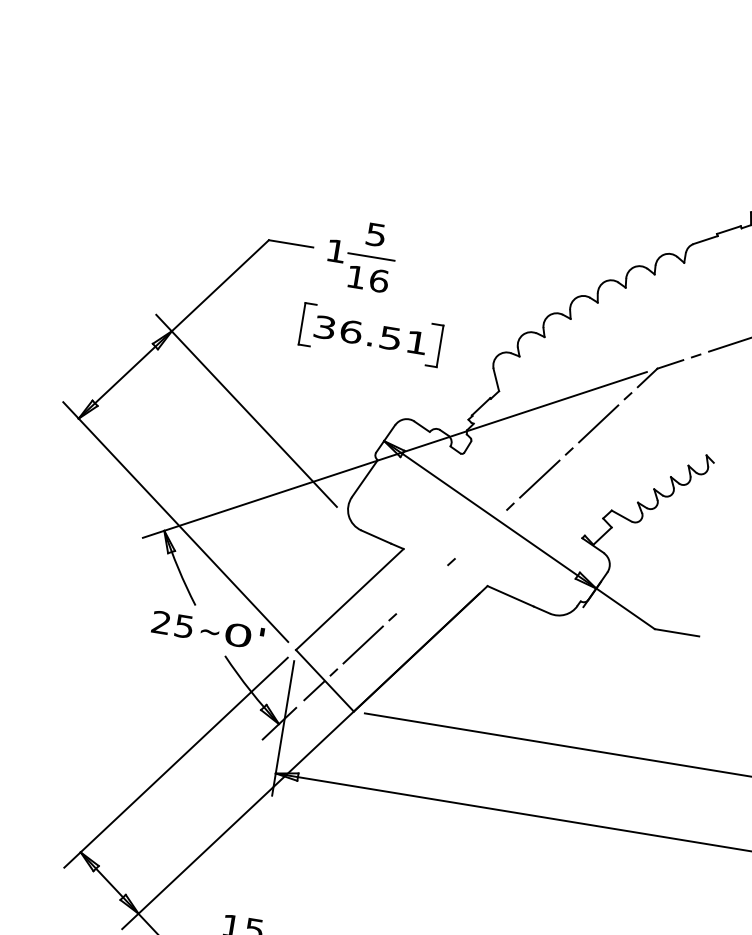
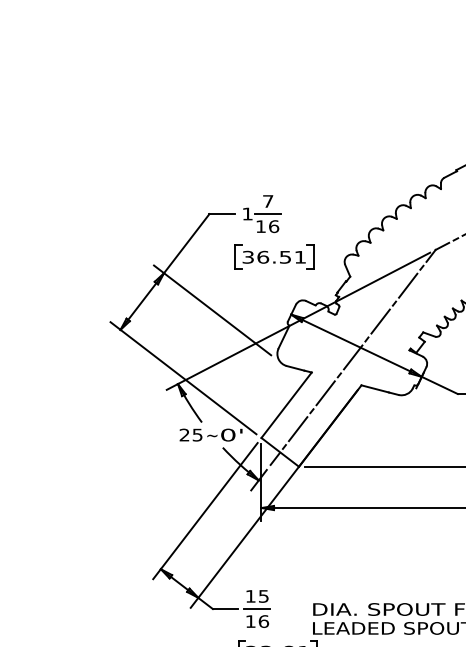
text: (376, 235) -> (268, 201), 5 -> 7
line: (479, 534) -> (352, 357), added
line: (421, 590) -> (325, 393), added

